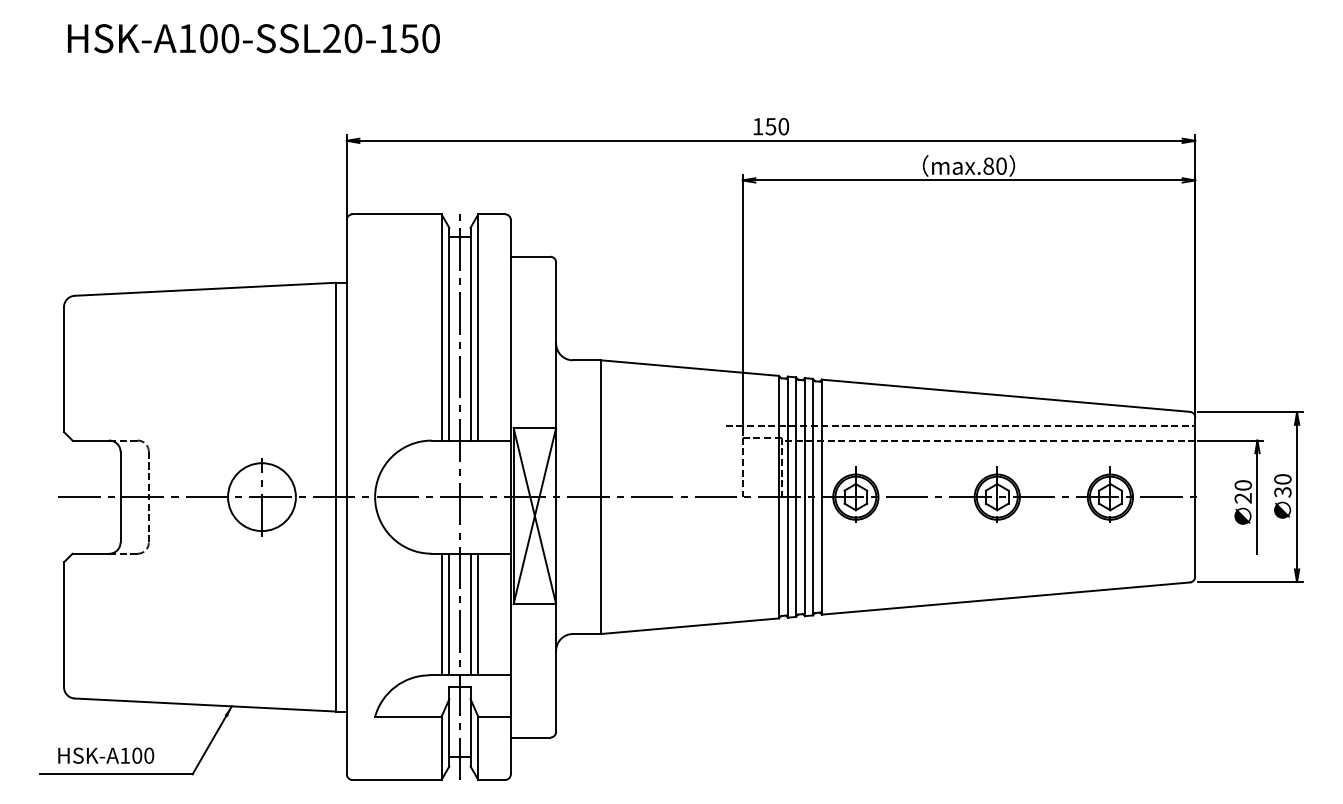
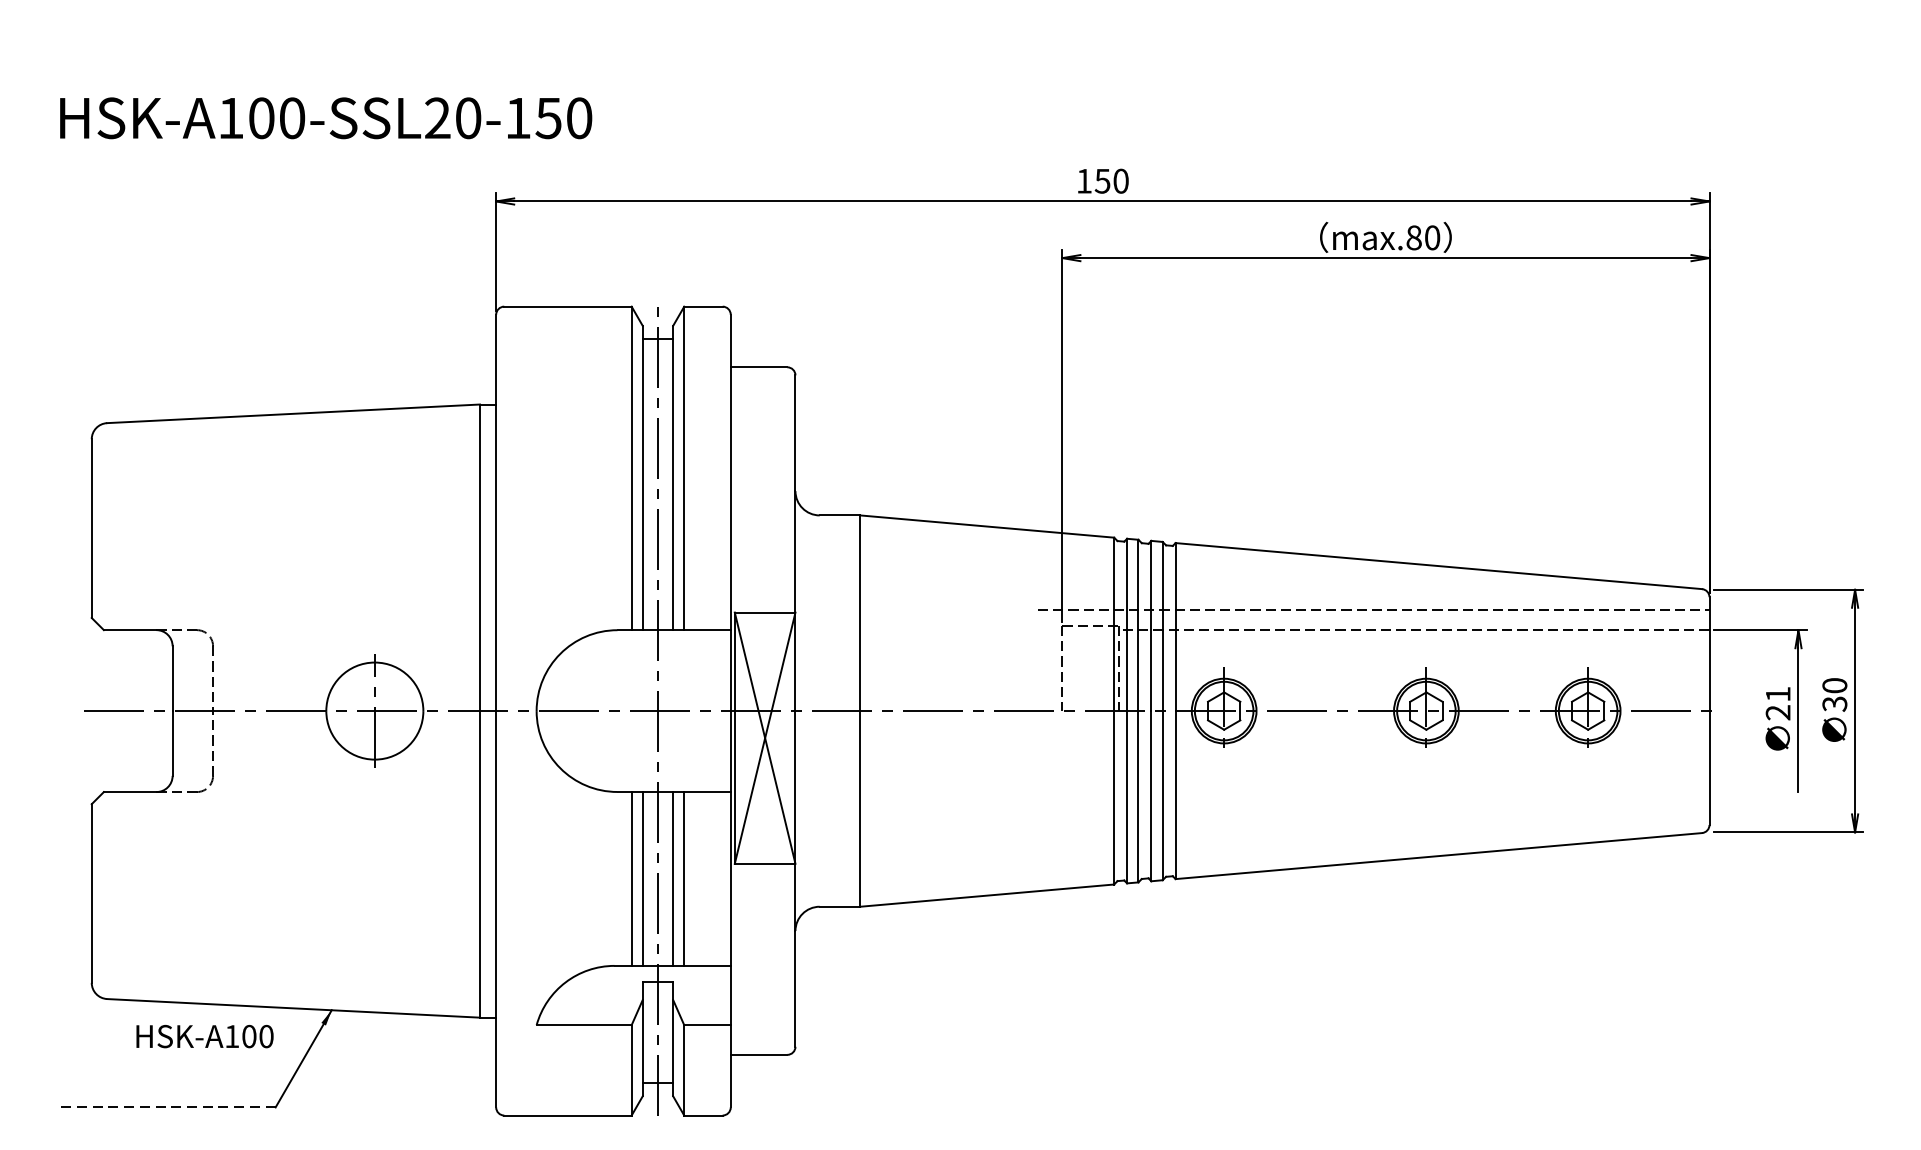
text: (253, 38) -> (325, 118), moved
text: (1242, 485) -> (1777, 694), 20 -> 21
text: (106, 755) -> (205, 1036), moved
line: (115, 774) -> (165, 1107), solid -> dashed

